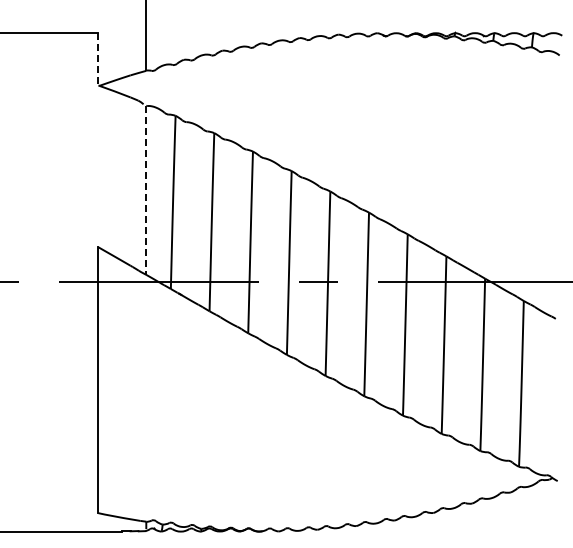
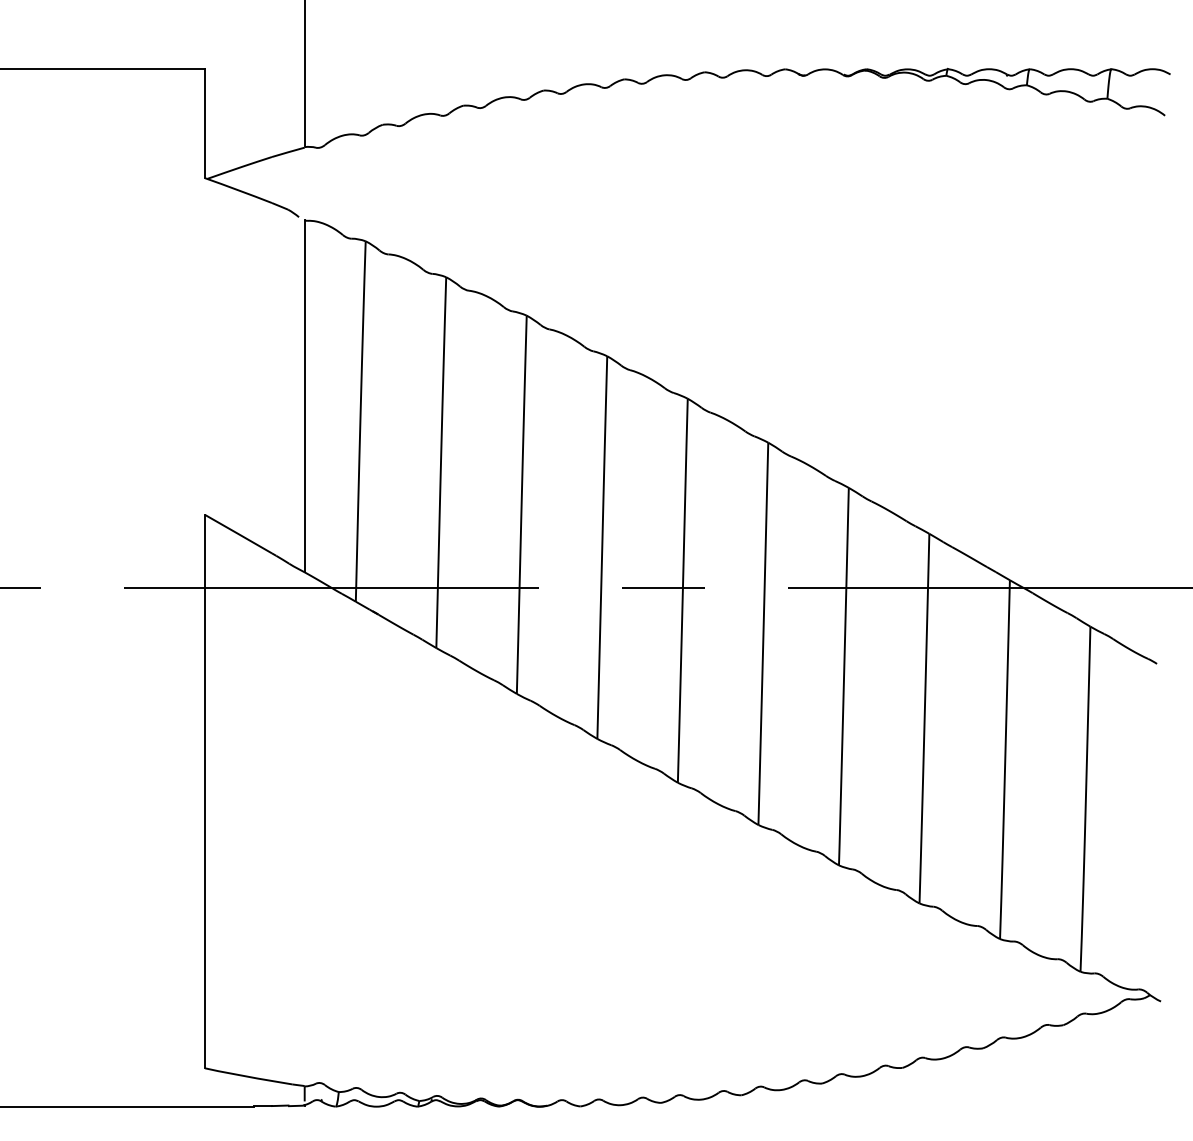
line: (98, 59) -> (205, 124), dashed -> solid
line: (146, 190) -> (305, 396), dashed -> solid

